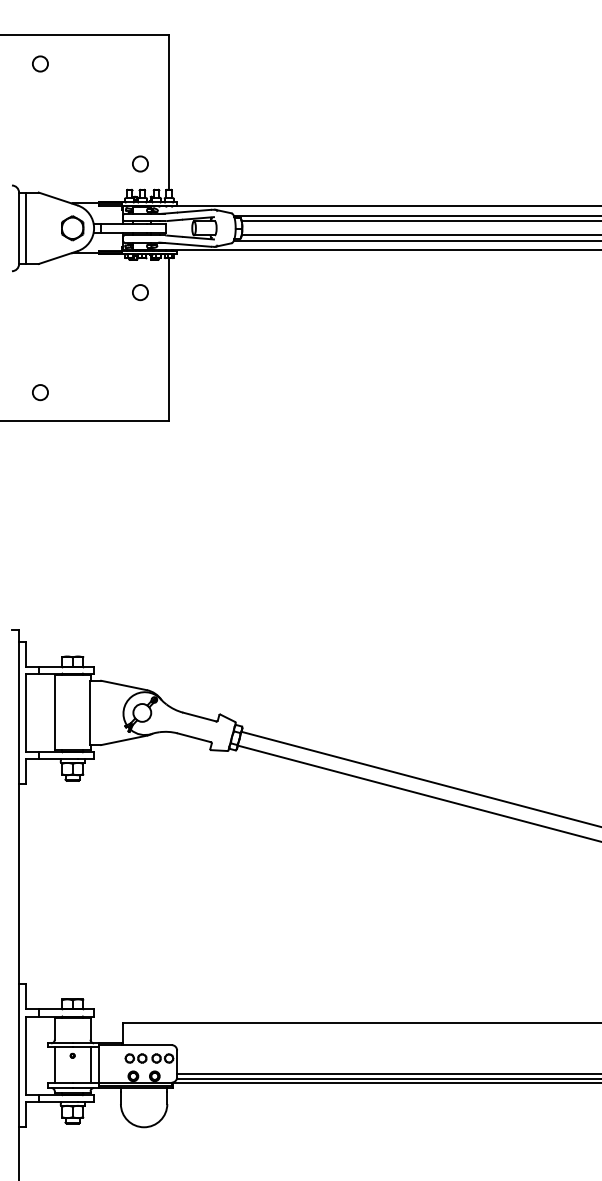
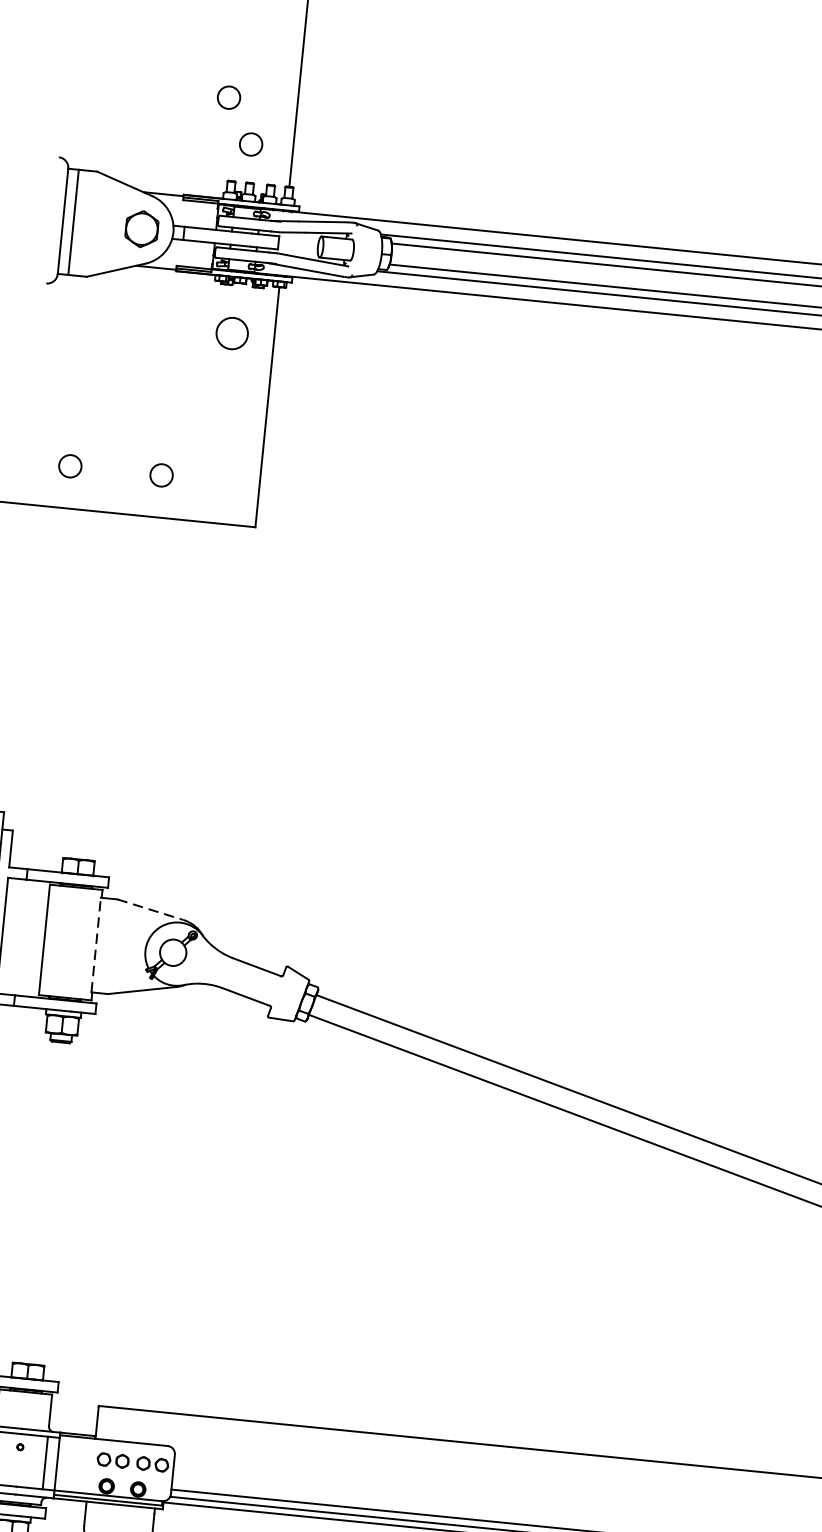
circle: (122, 133) -> (229, 96), added
circle: (140, 292) -> (232, 333), size x1.4
circle: (102, 392) -> (161, 475), added
line: (124, 685) -> (151, 909), solid -> dashed
line: (89, 712) -> (95, 944), solid -> dashed

